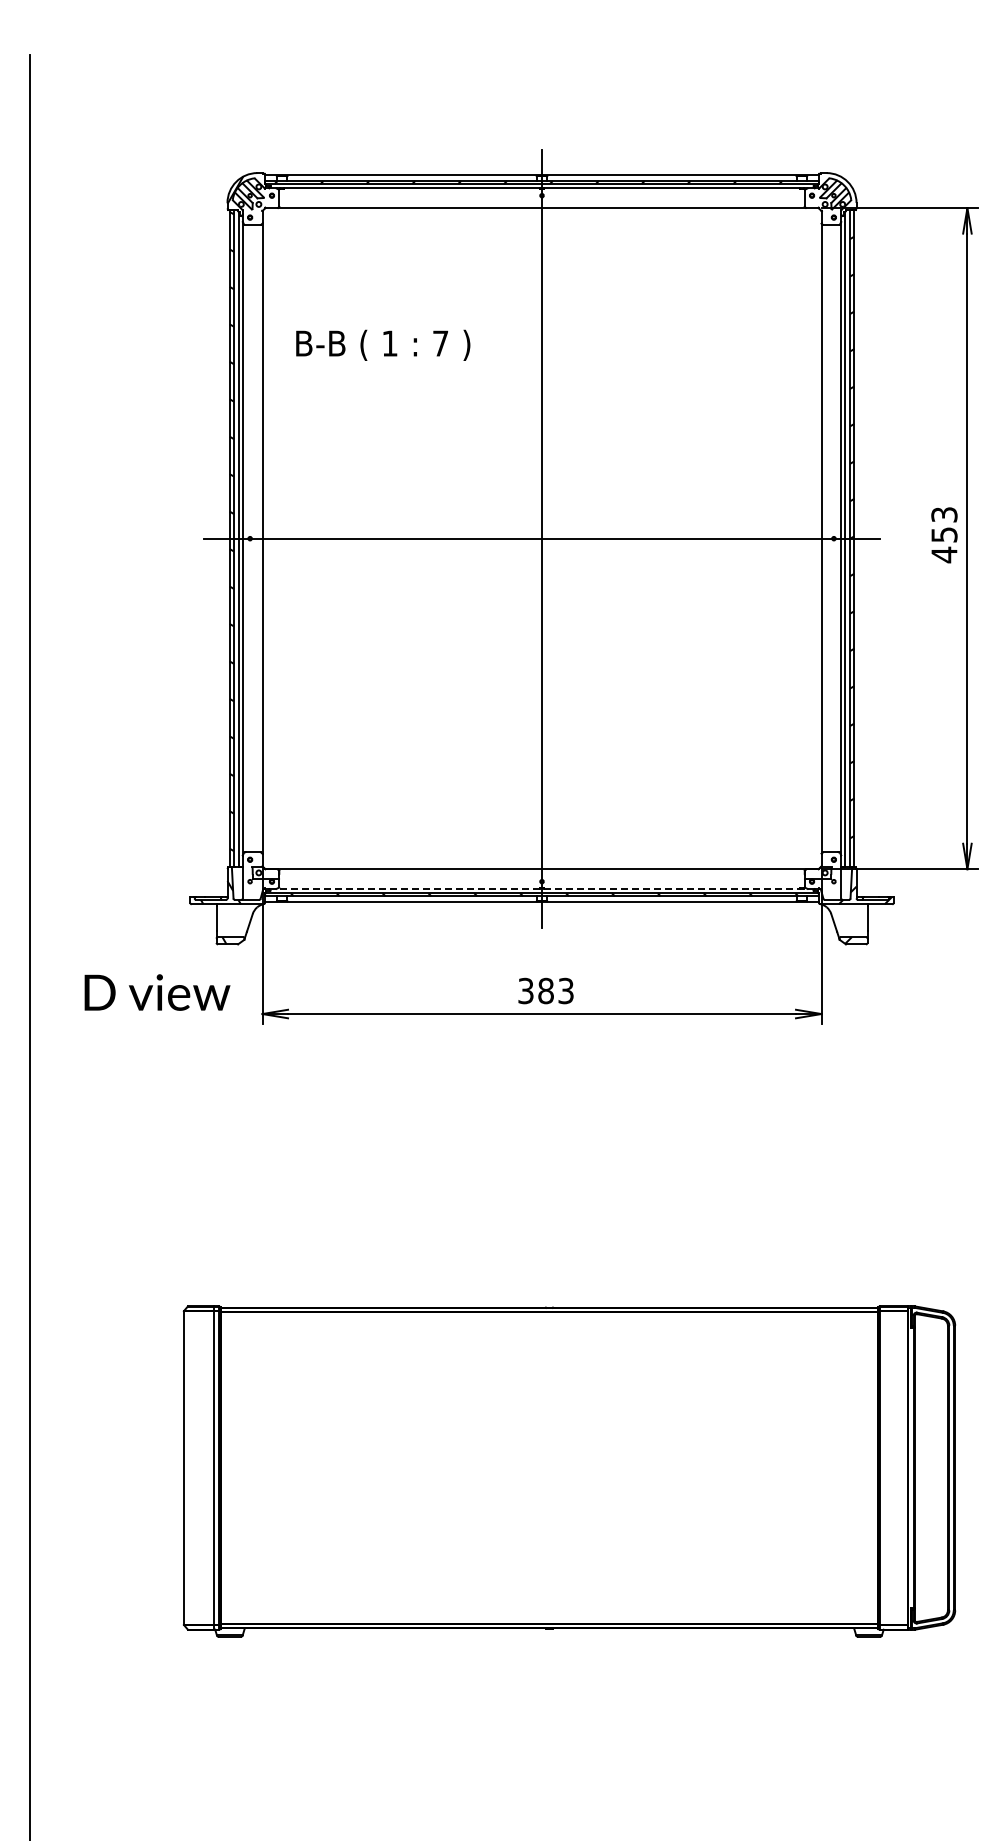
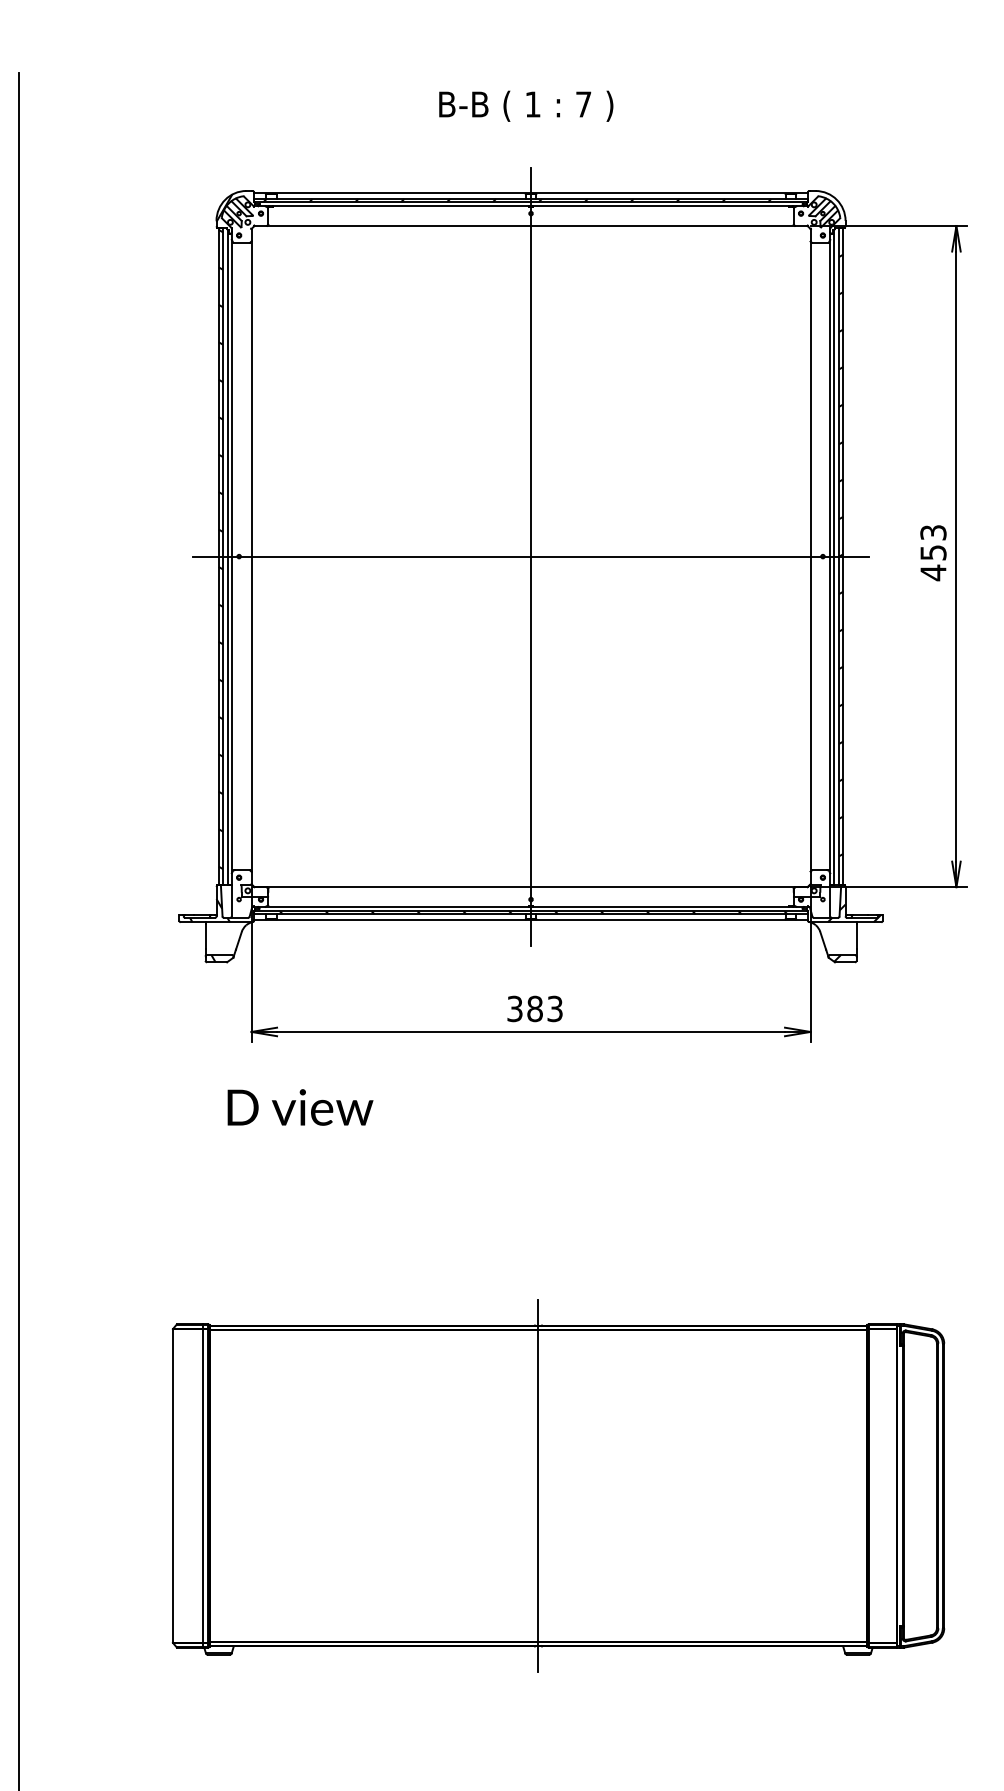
text: (383, 344) -> (526, 105), moved
line: (541, 888) -> (530, 906), dashed -> solid
text: (157, 992) -> (300, 1107), moved
line: (549, 1468) -> (538, 1486), added

